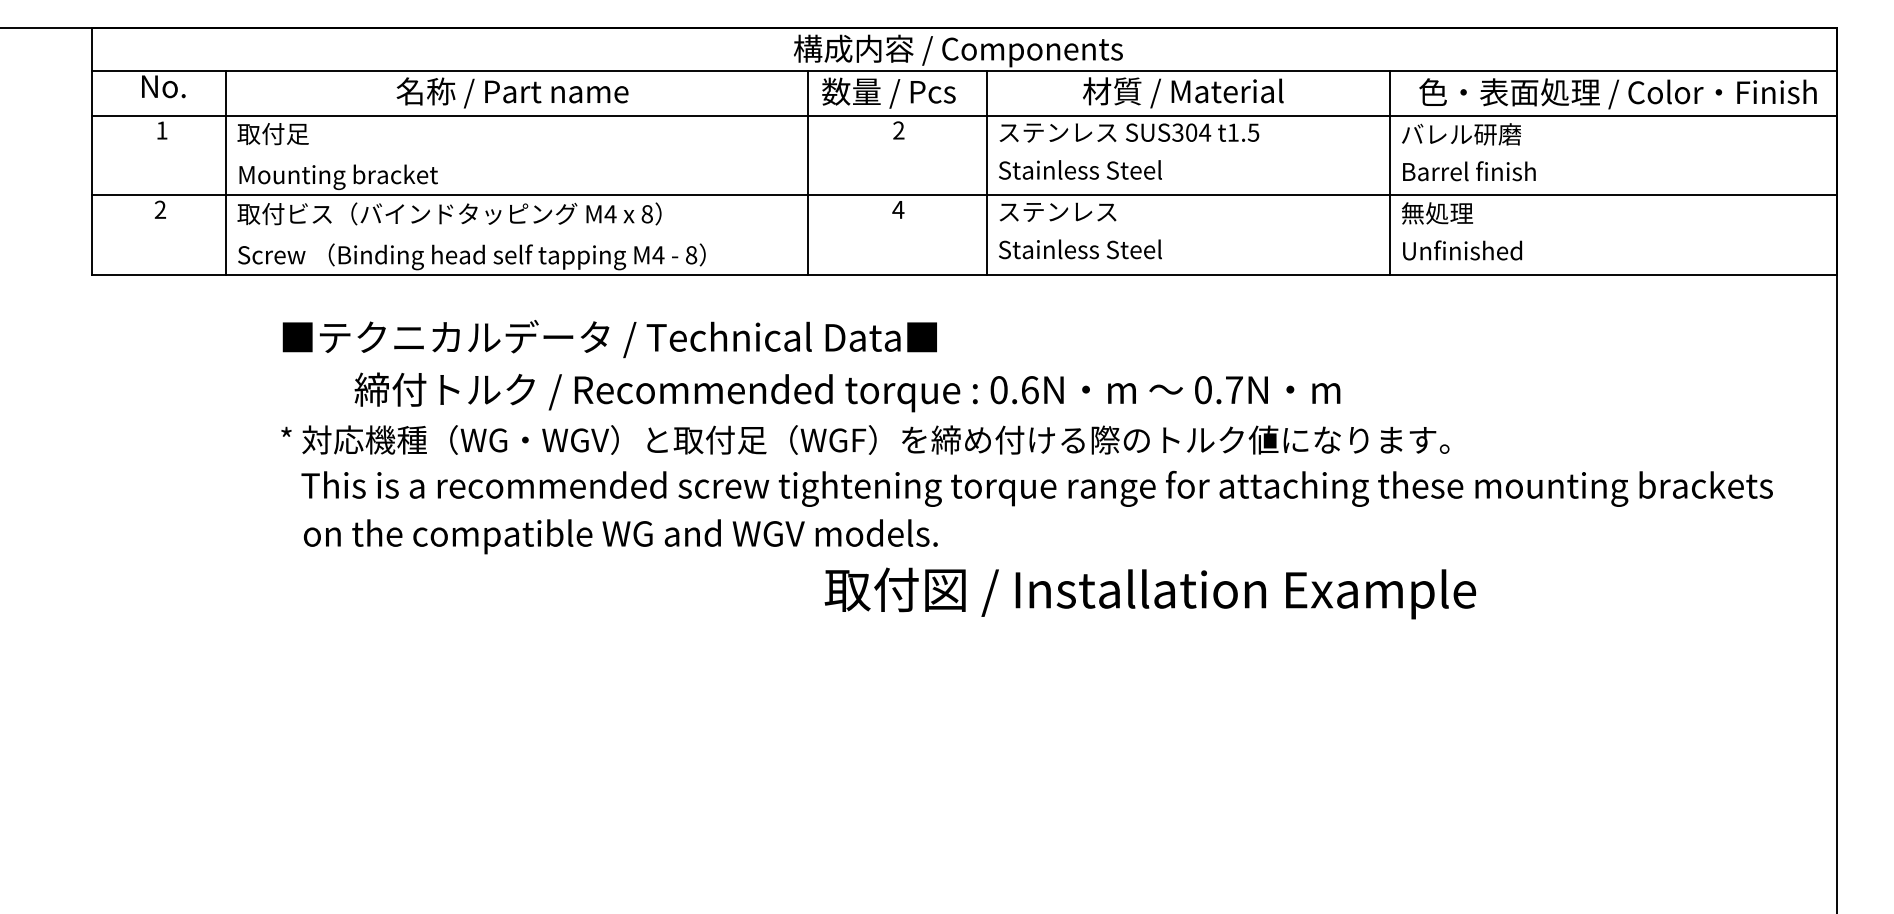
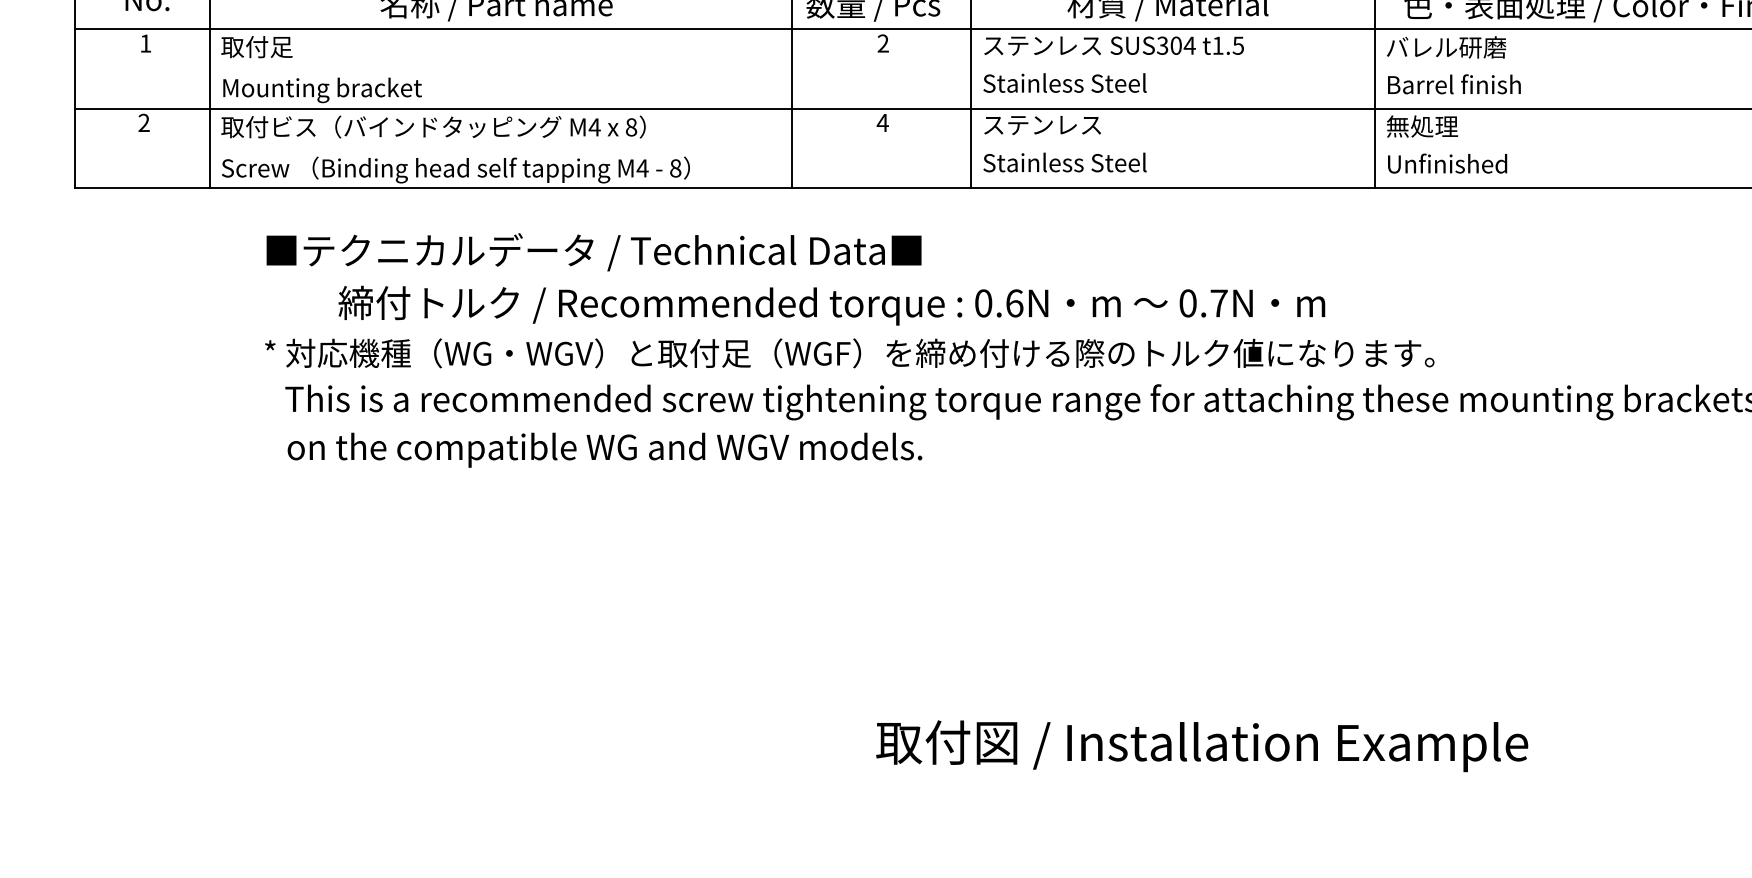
text: (1150, 593) -> (1202, 746), moved

